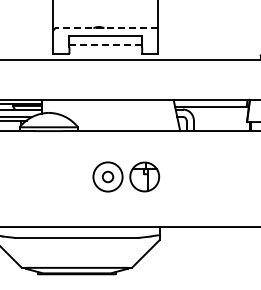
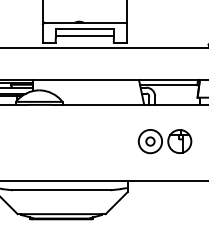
line: (106, 28) -> (85, 22), dashed -> solid
line: (105, 44) -> (84, 35), dashed -> solid
part: (126, 176) -> (165, 141), moved

